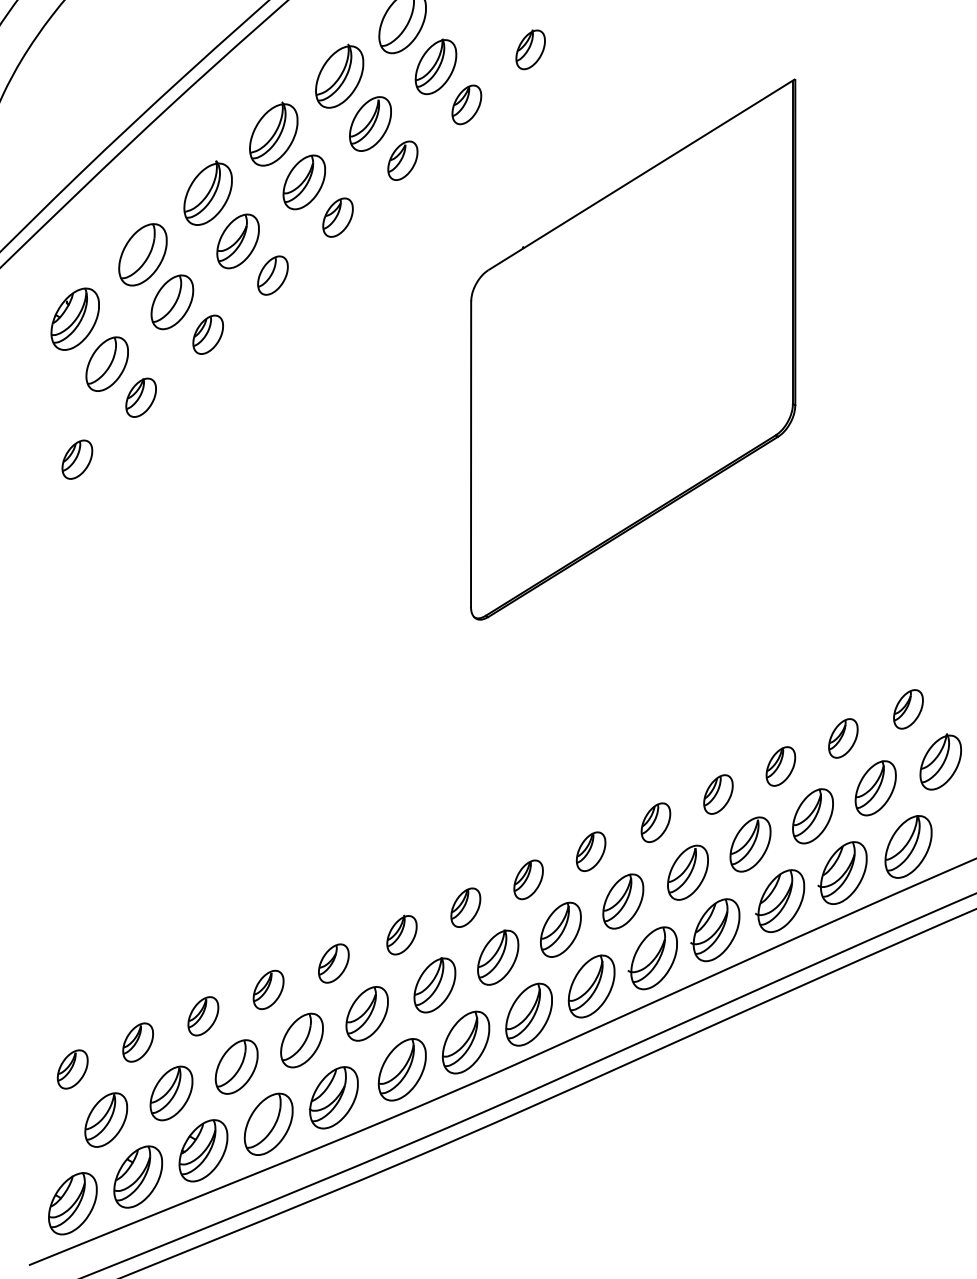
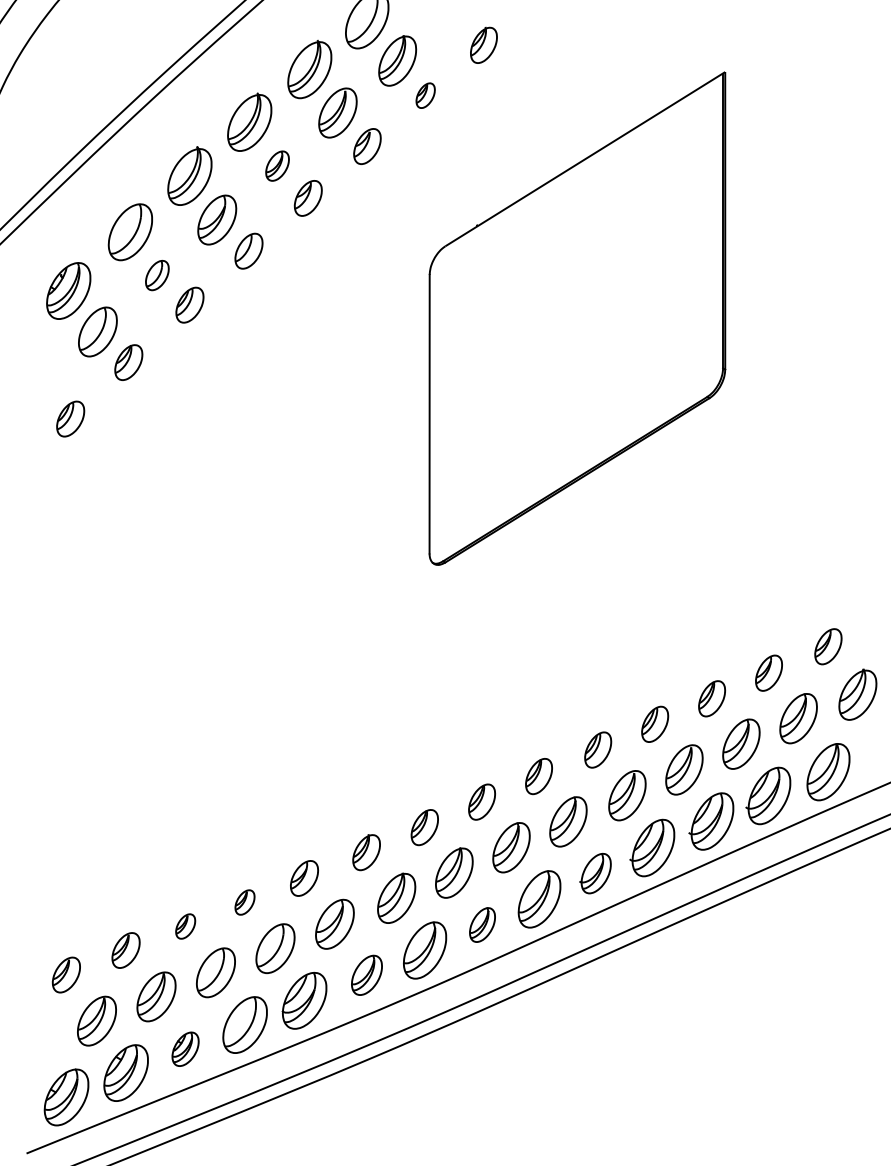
part: (466, 104) -> (425, 95), size x0.7
part: (304, 181) -> (277, 165), size x0.6
part: (172, 302) -> (157, 275), size x0.6
part: (653, 958) -> (595, 873), size x0.7
part: (268, 989) -> (244, 902), size x0.7
part: (529, 1014) -> (482, 924), size x0.6
part: (203, 1016) -> (185, 926), size x0.7
part: (401, 1069) -> (366, 975), size x0.7
part: (203, 1151) -> (185, 1049), size x0.6

